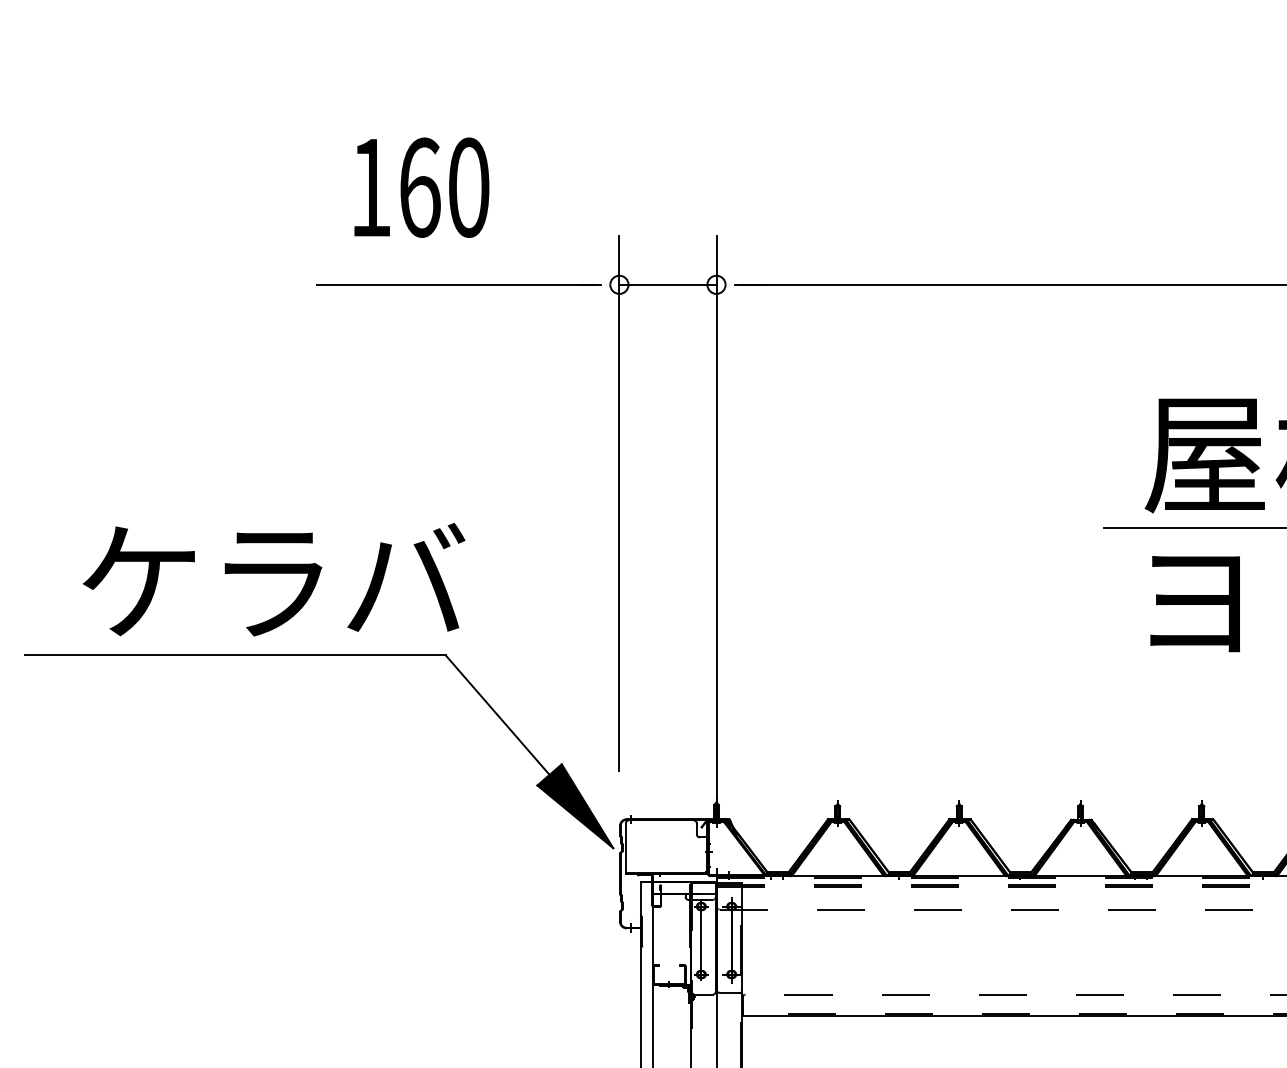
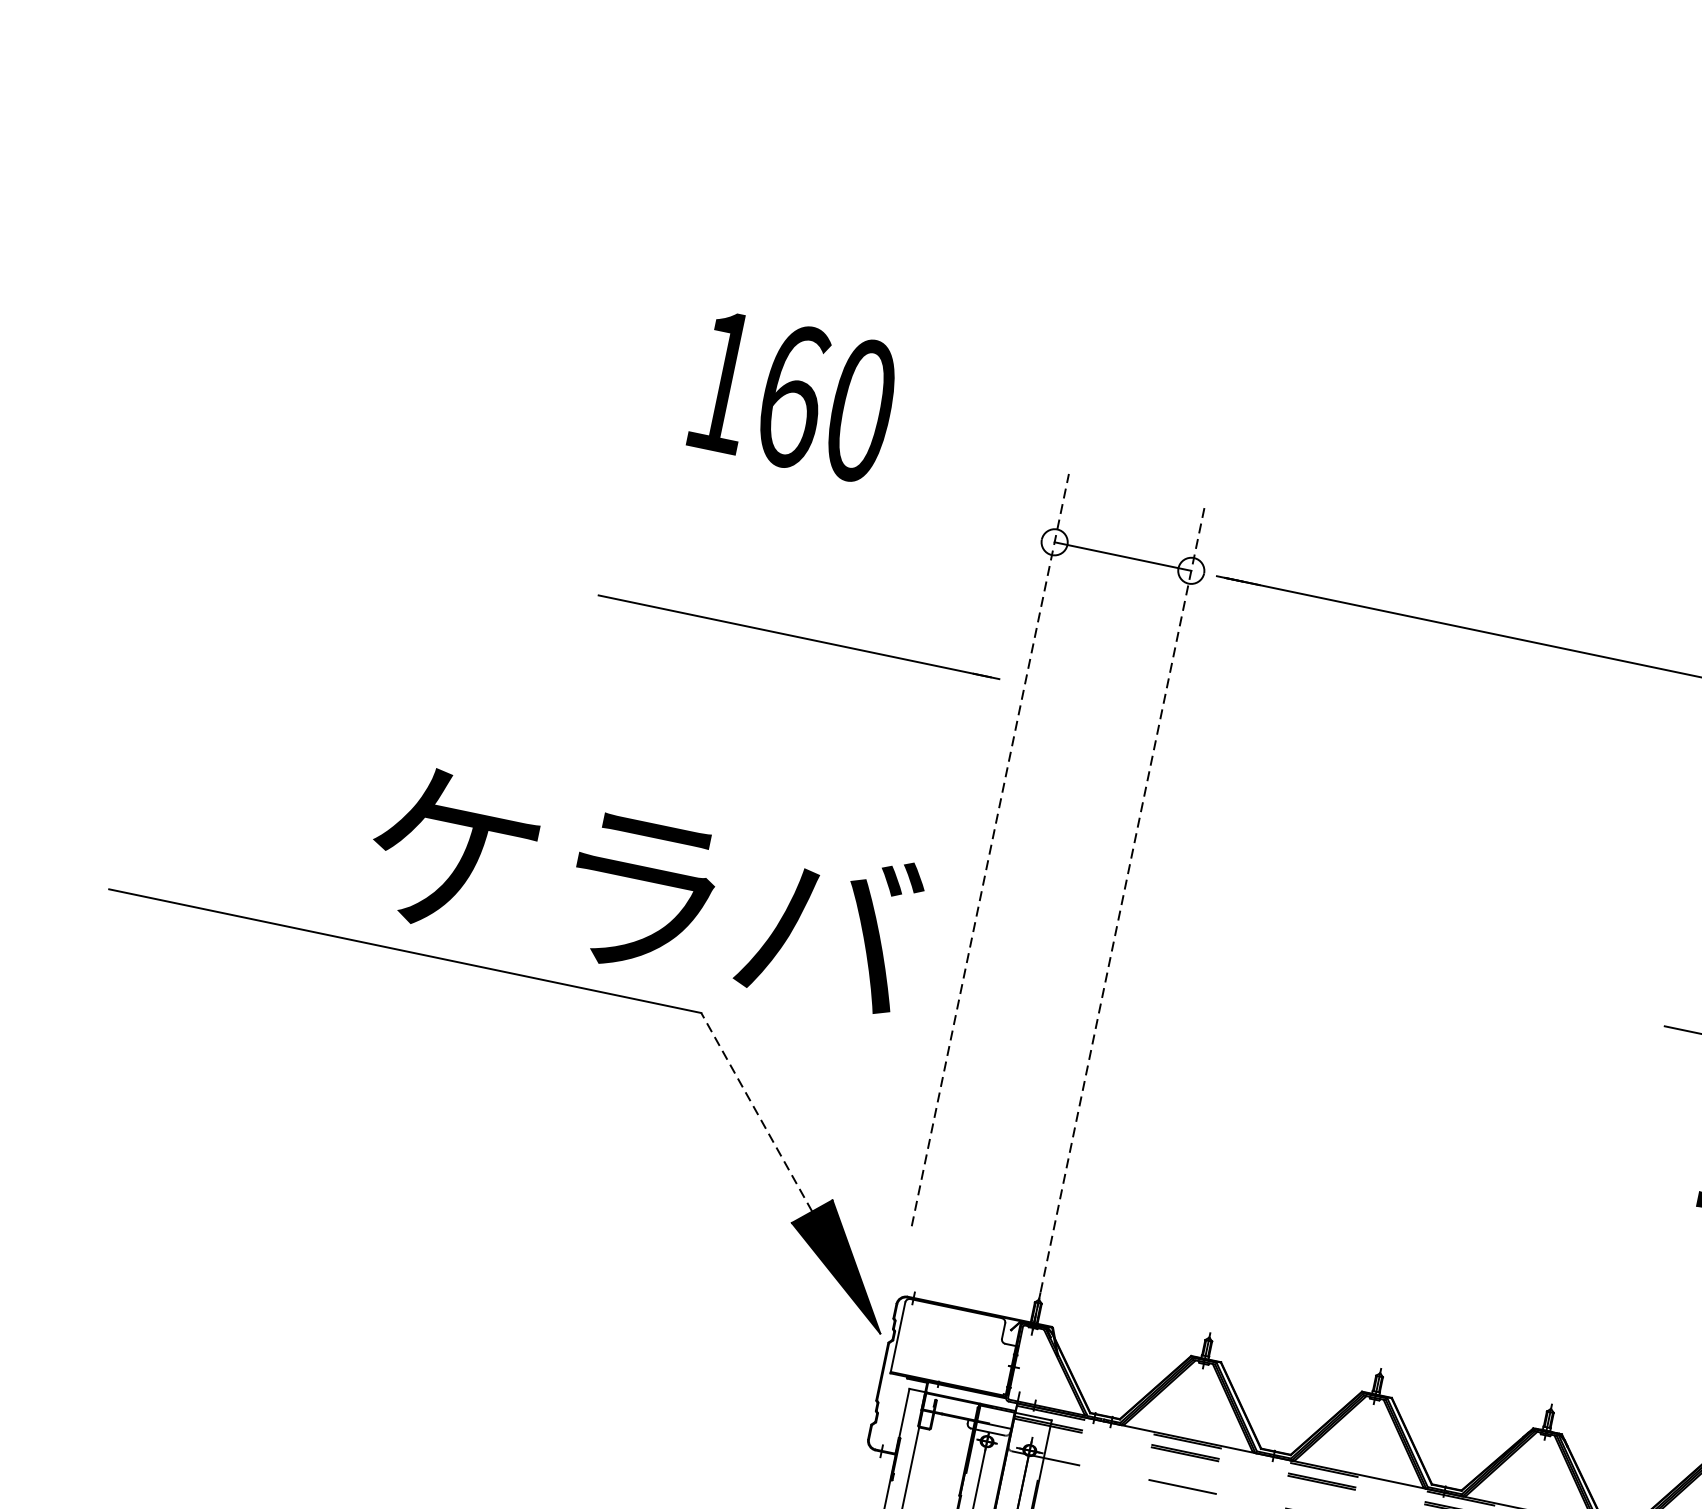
text: (421, 187) -> (794, 396), moved
line: (458, 284) -> (798, 636), moved
line: (619, 503) -> (990, 850), solid -> dashed
line: (716, 527) -> (1119, 912), solid -> dashed
text: (273, 579) -> (642, 889), moved
line: (497, 714) -> (756, 1111), solid -> dashed

